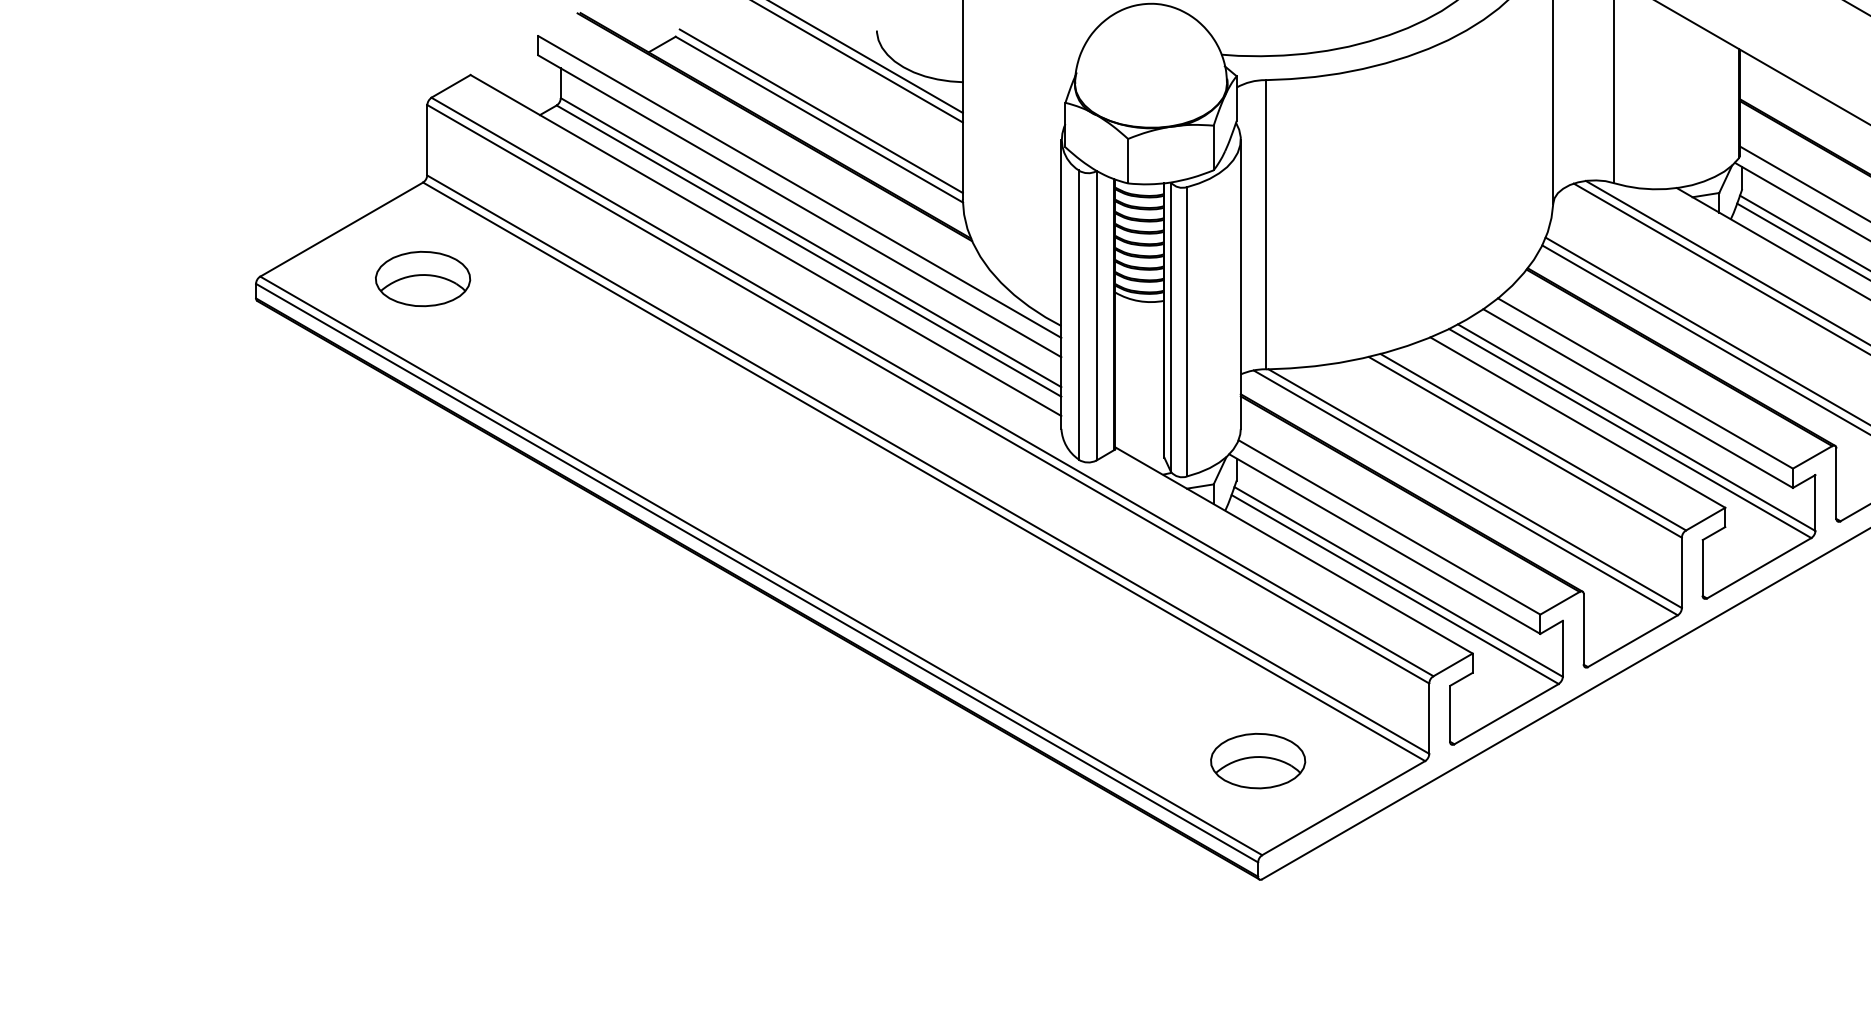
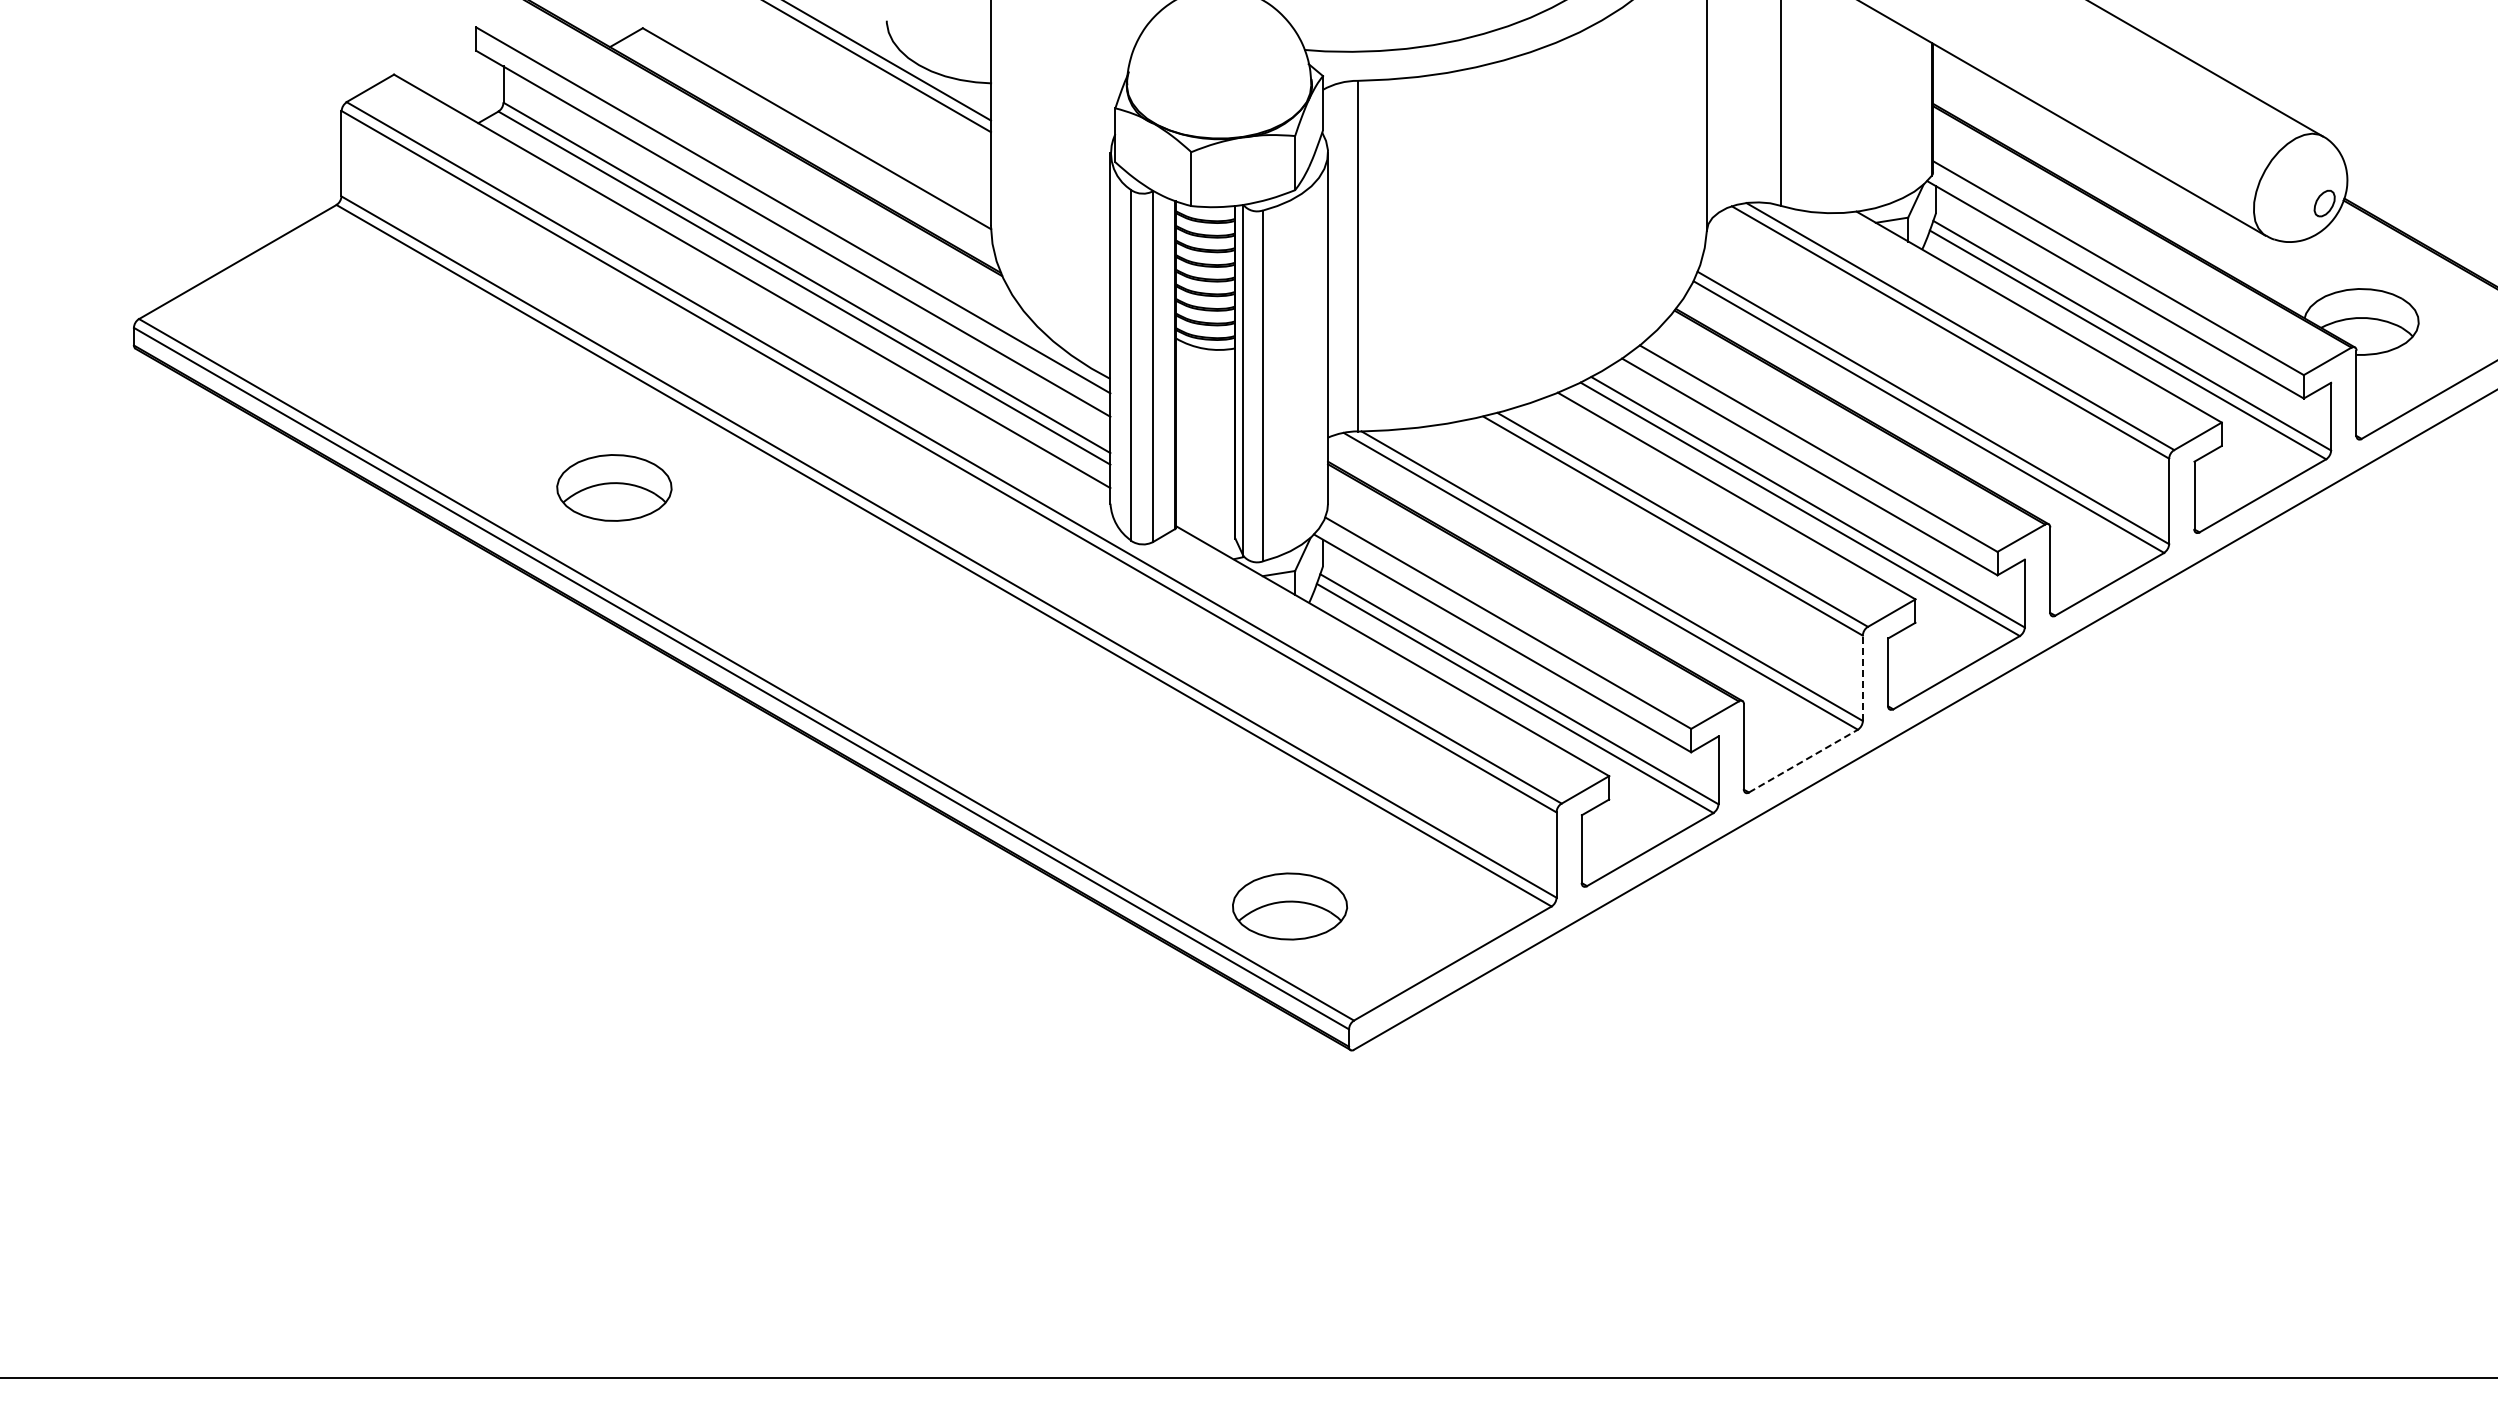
line: (821, 111) -> (819, 118), removed
part: (423, 278) -> (614, 487), moved
line: (1681, 573) -> (1862, 678), solid -> dashed
line: (1632, 641) -> (1803, 761), solid -> dashed
part: (1257, 761) -> (1289, 906), moved

